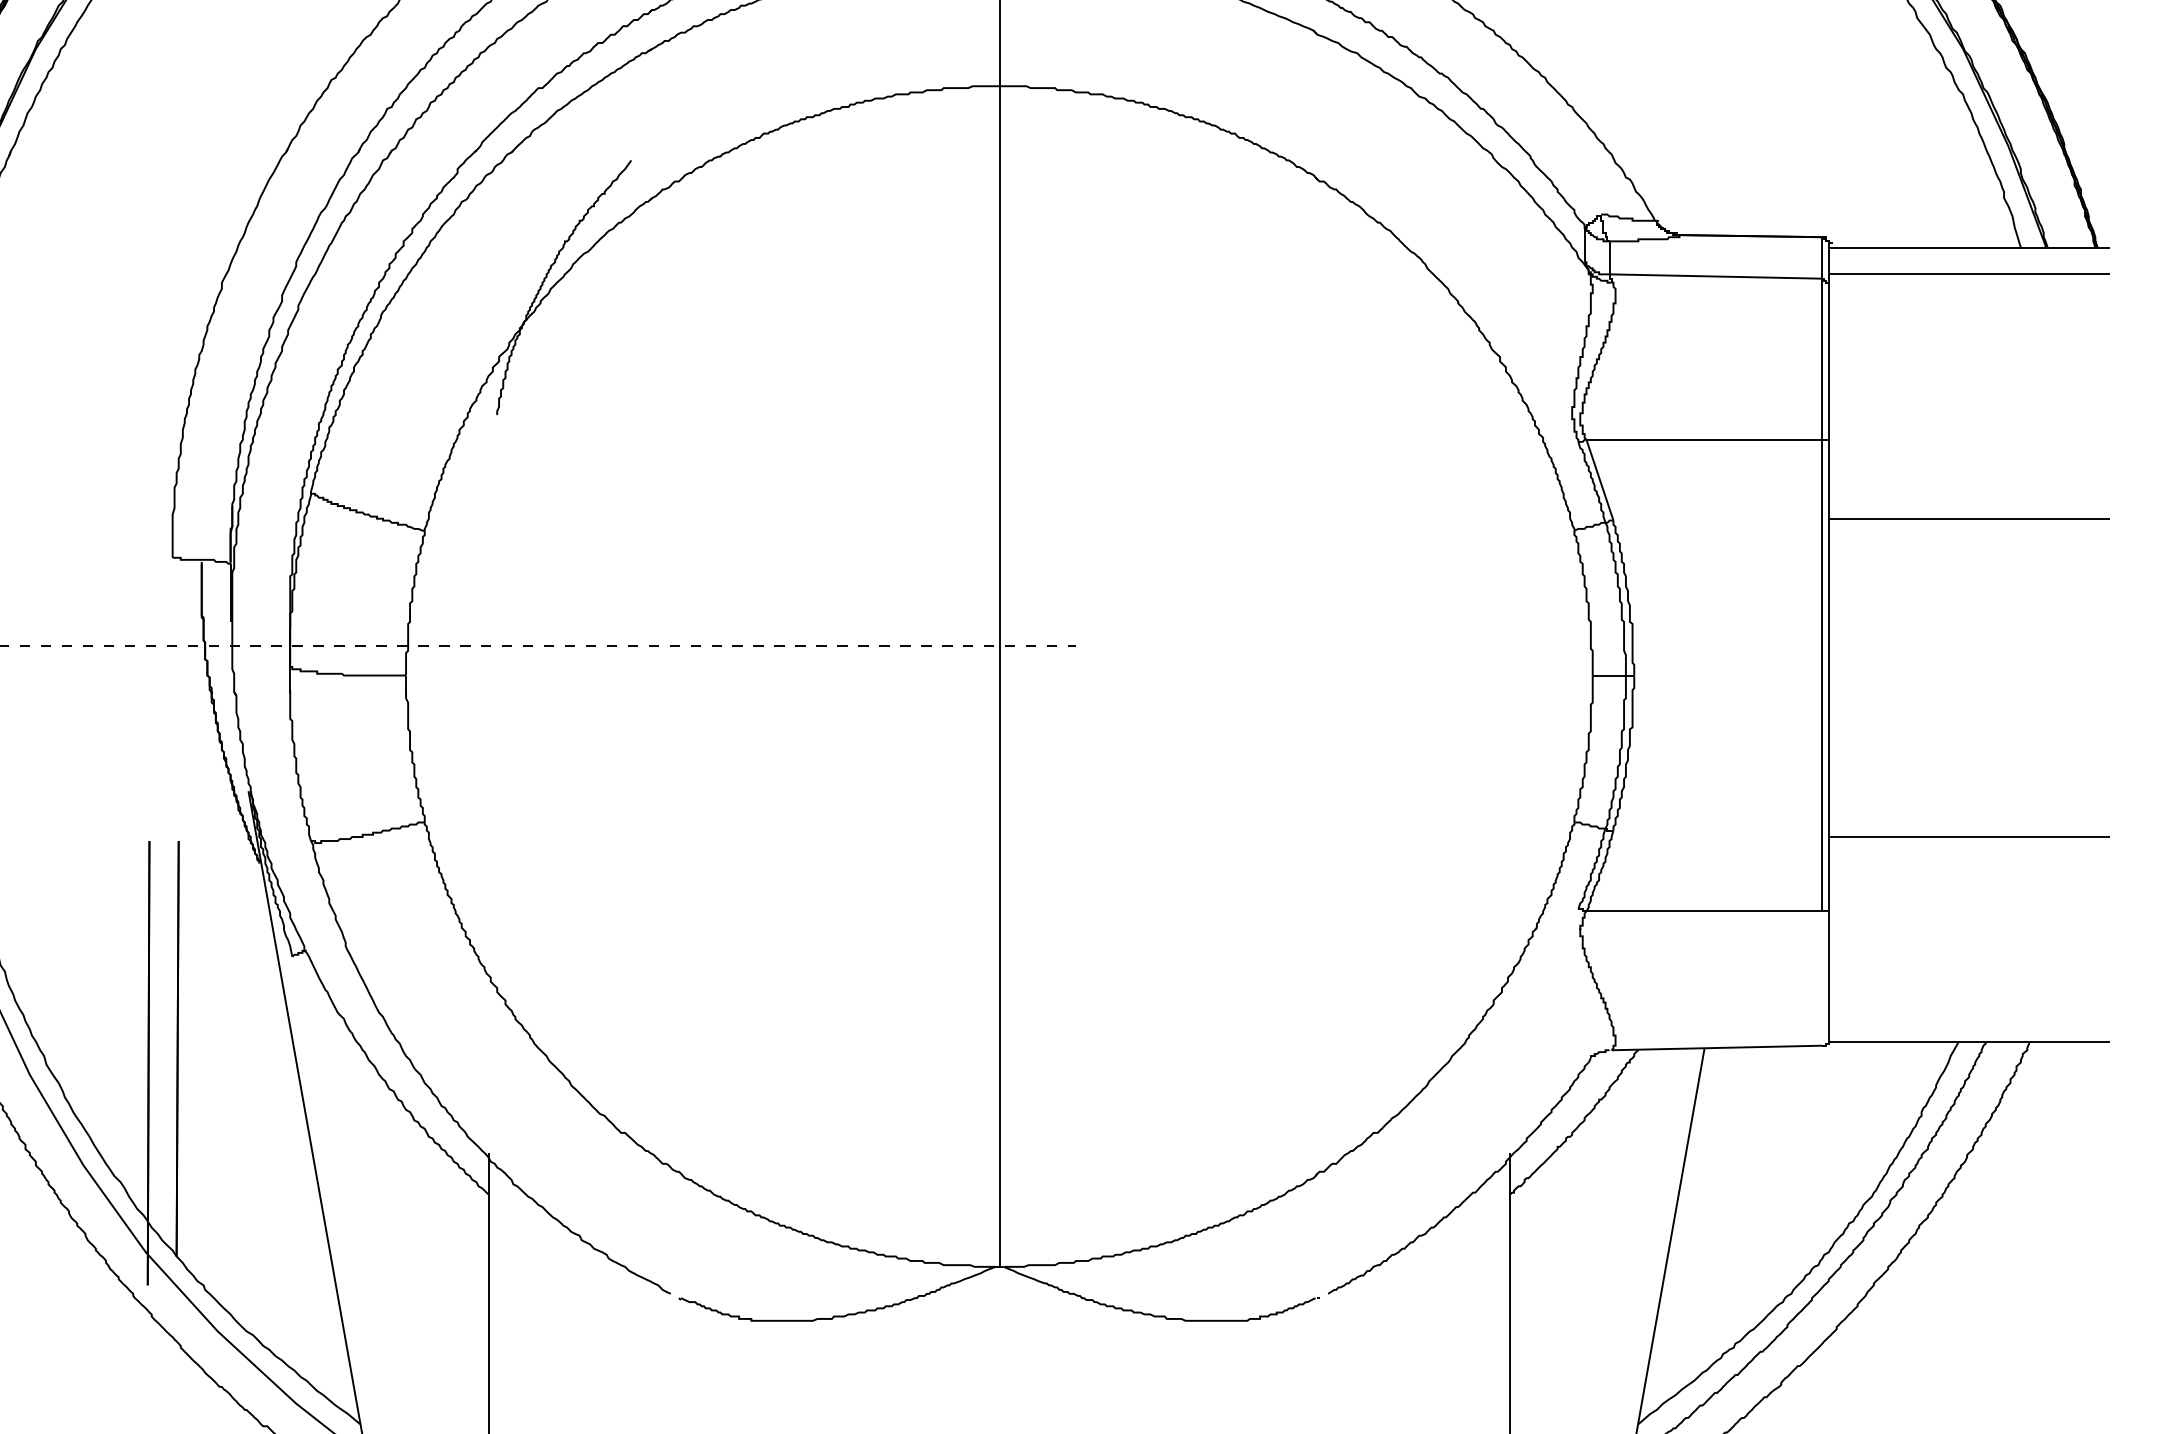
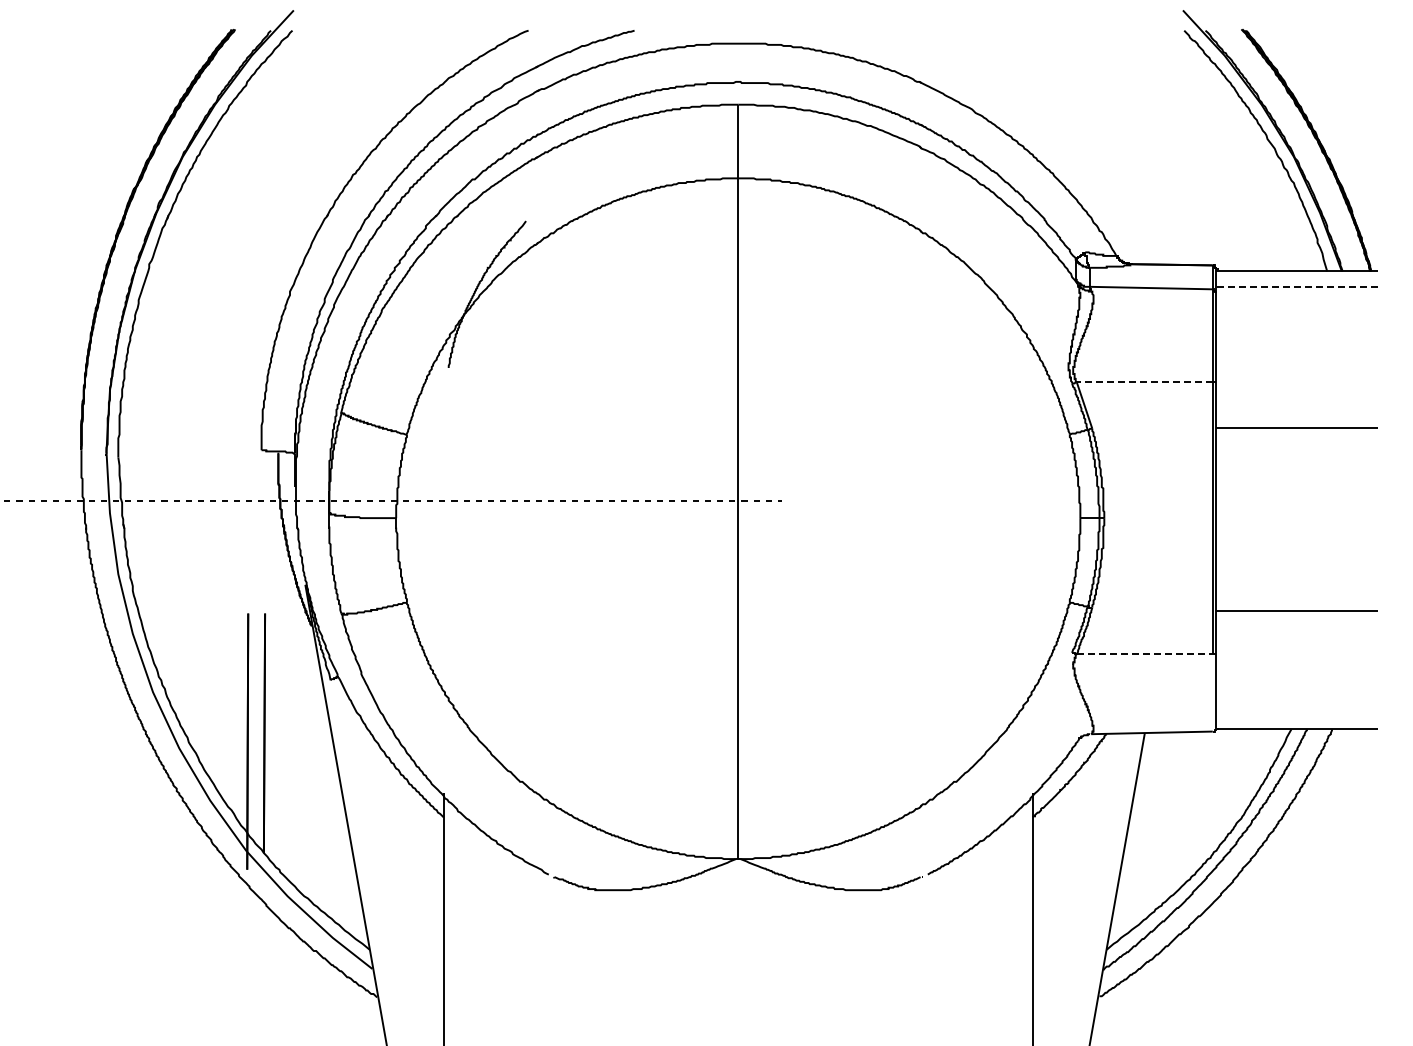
line: (1969, 273) -> (1297, 286), solid -> dashed
line: (1703, 440) -> (1144, 382), solid -> dashed
line: (1703, 912) -> (1144, 654), solid -> dashed

